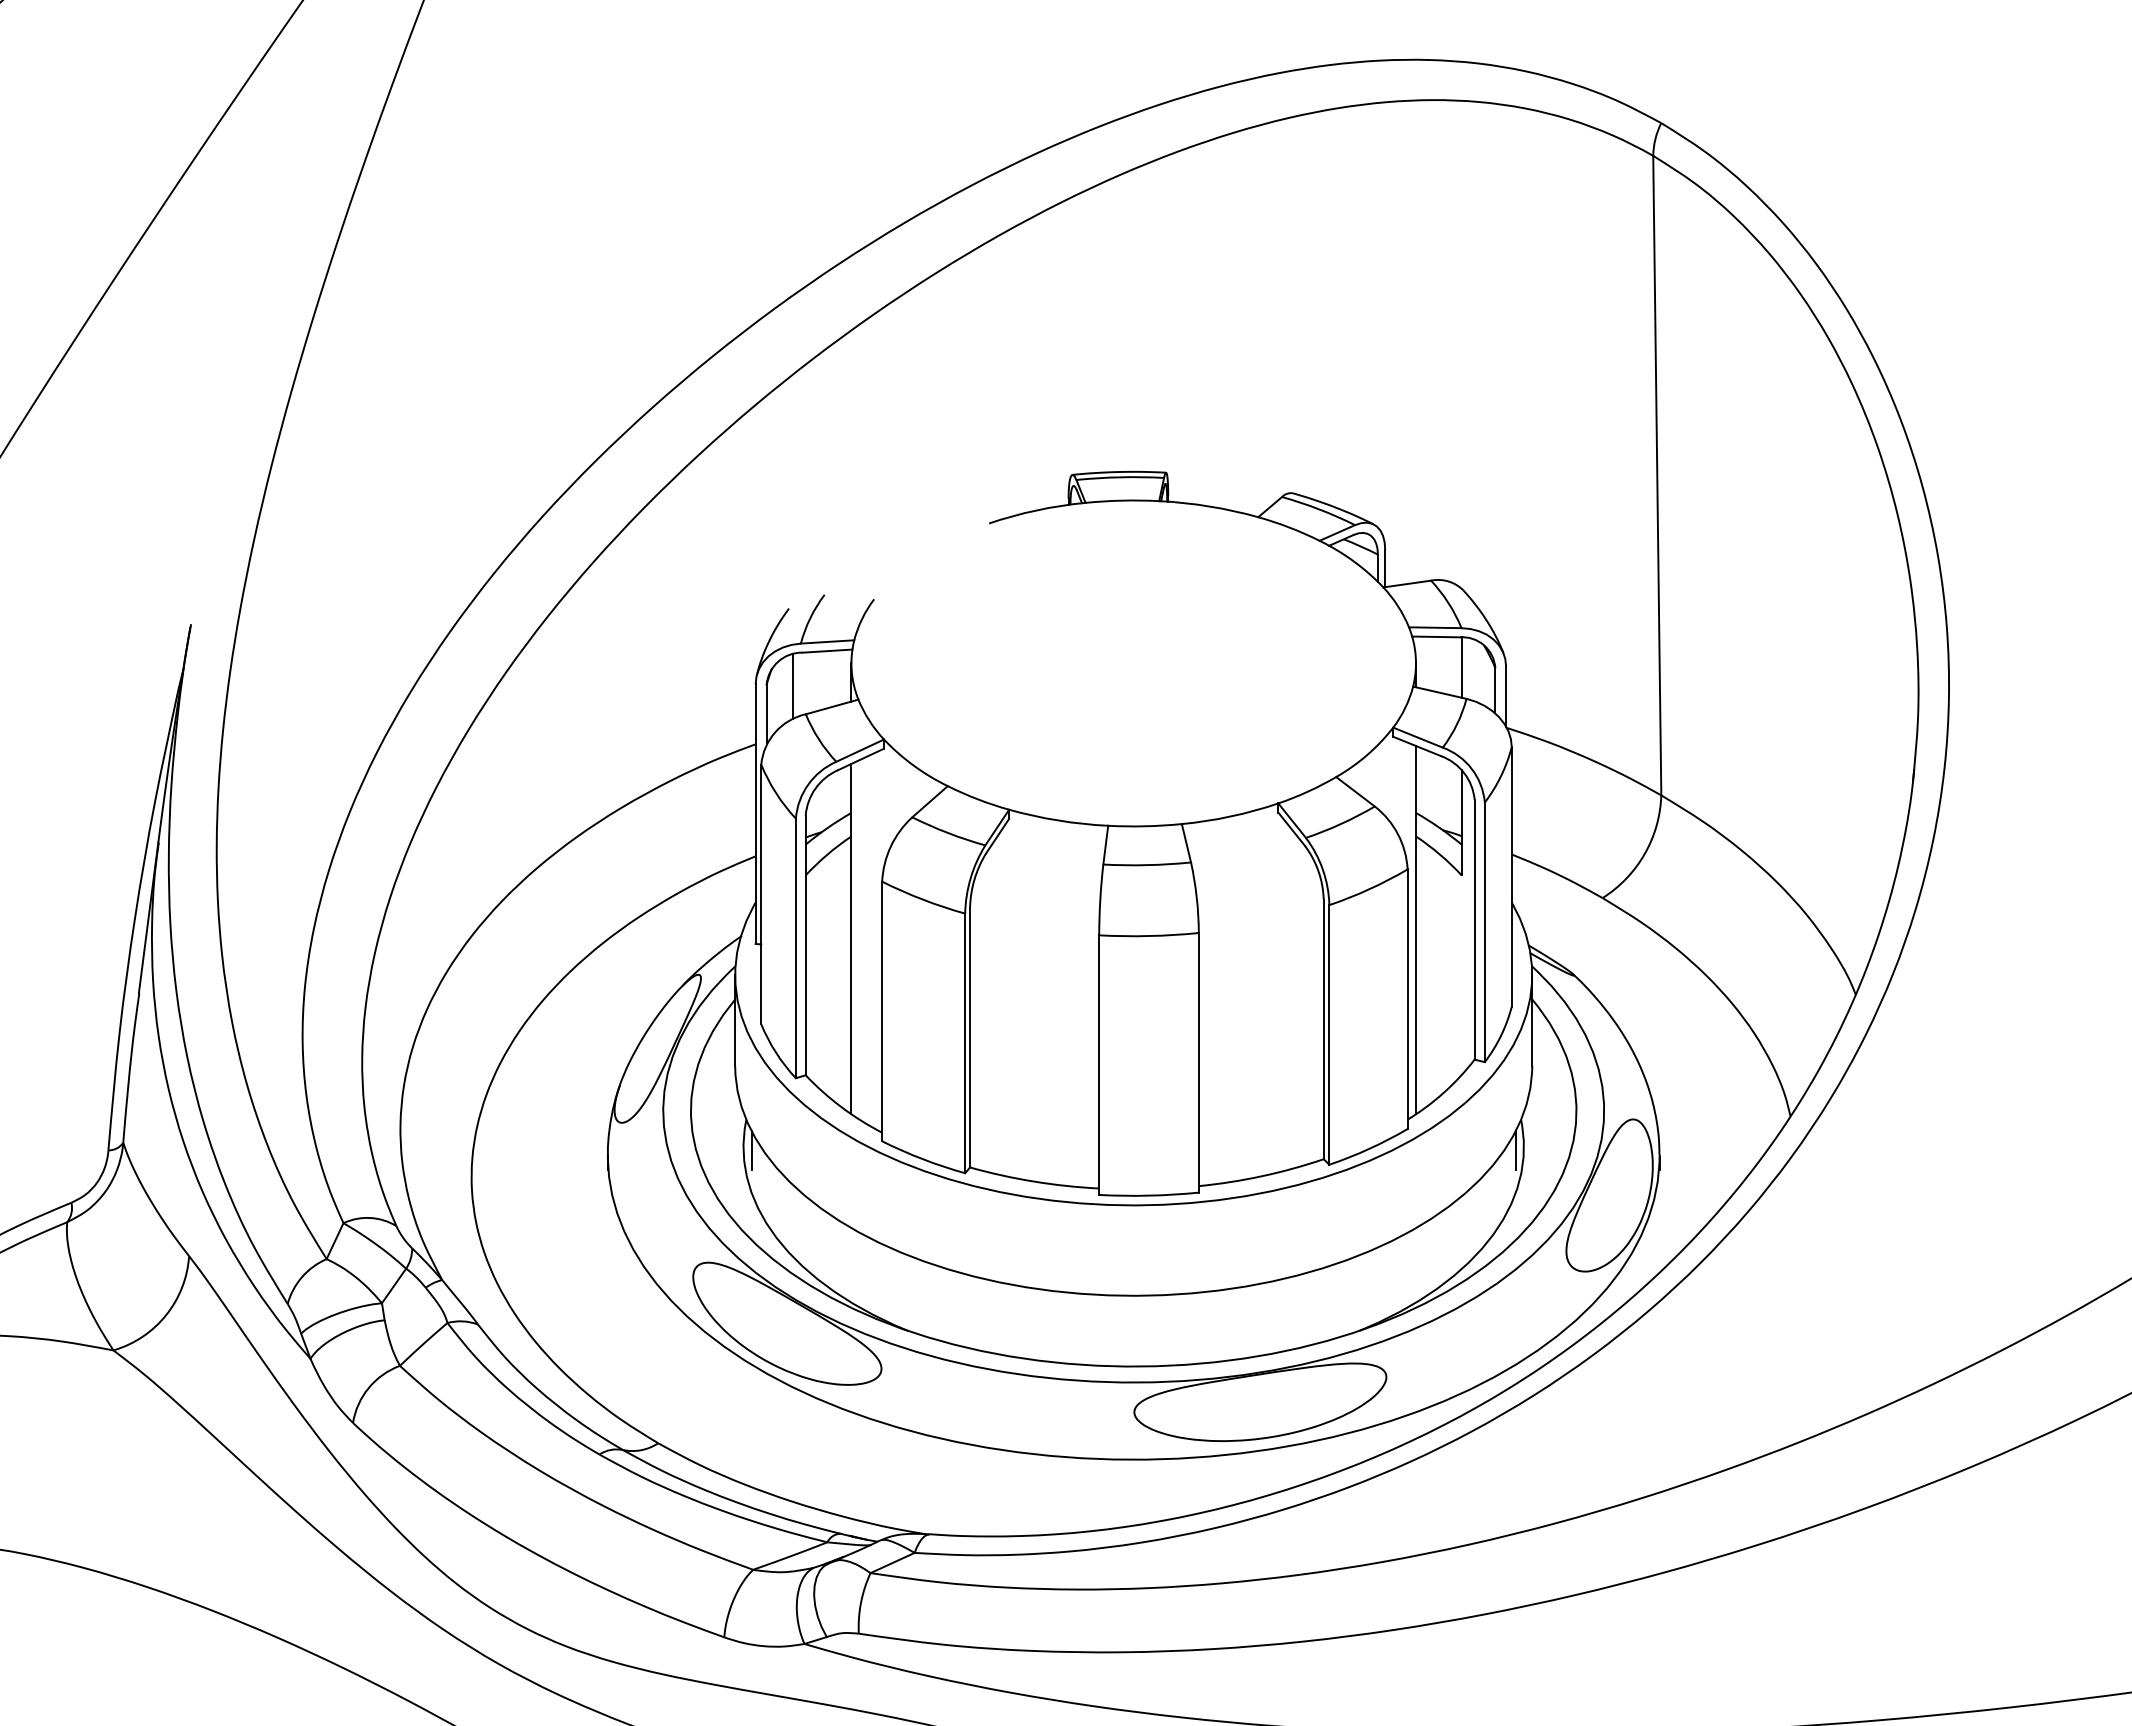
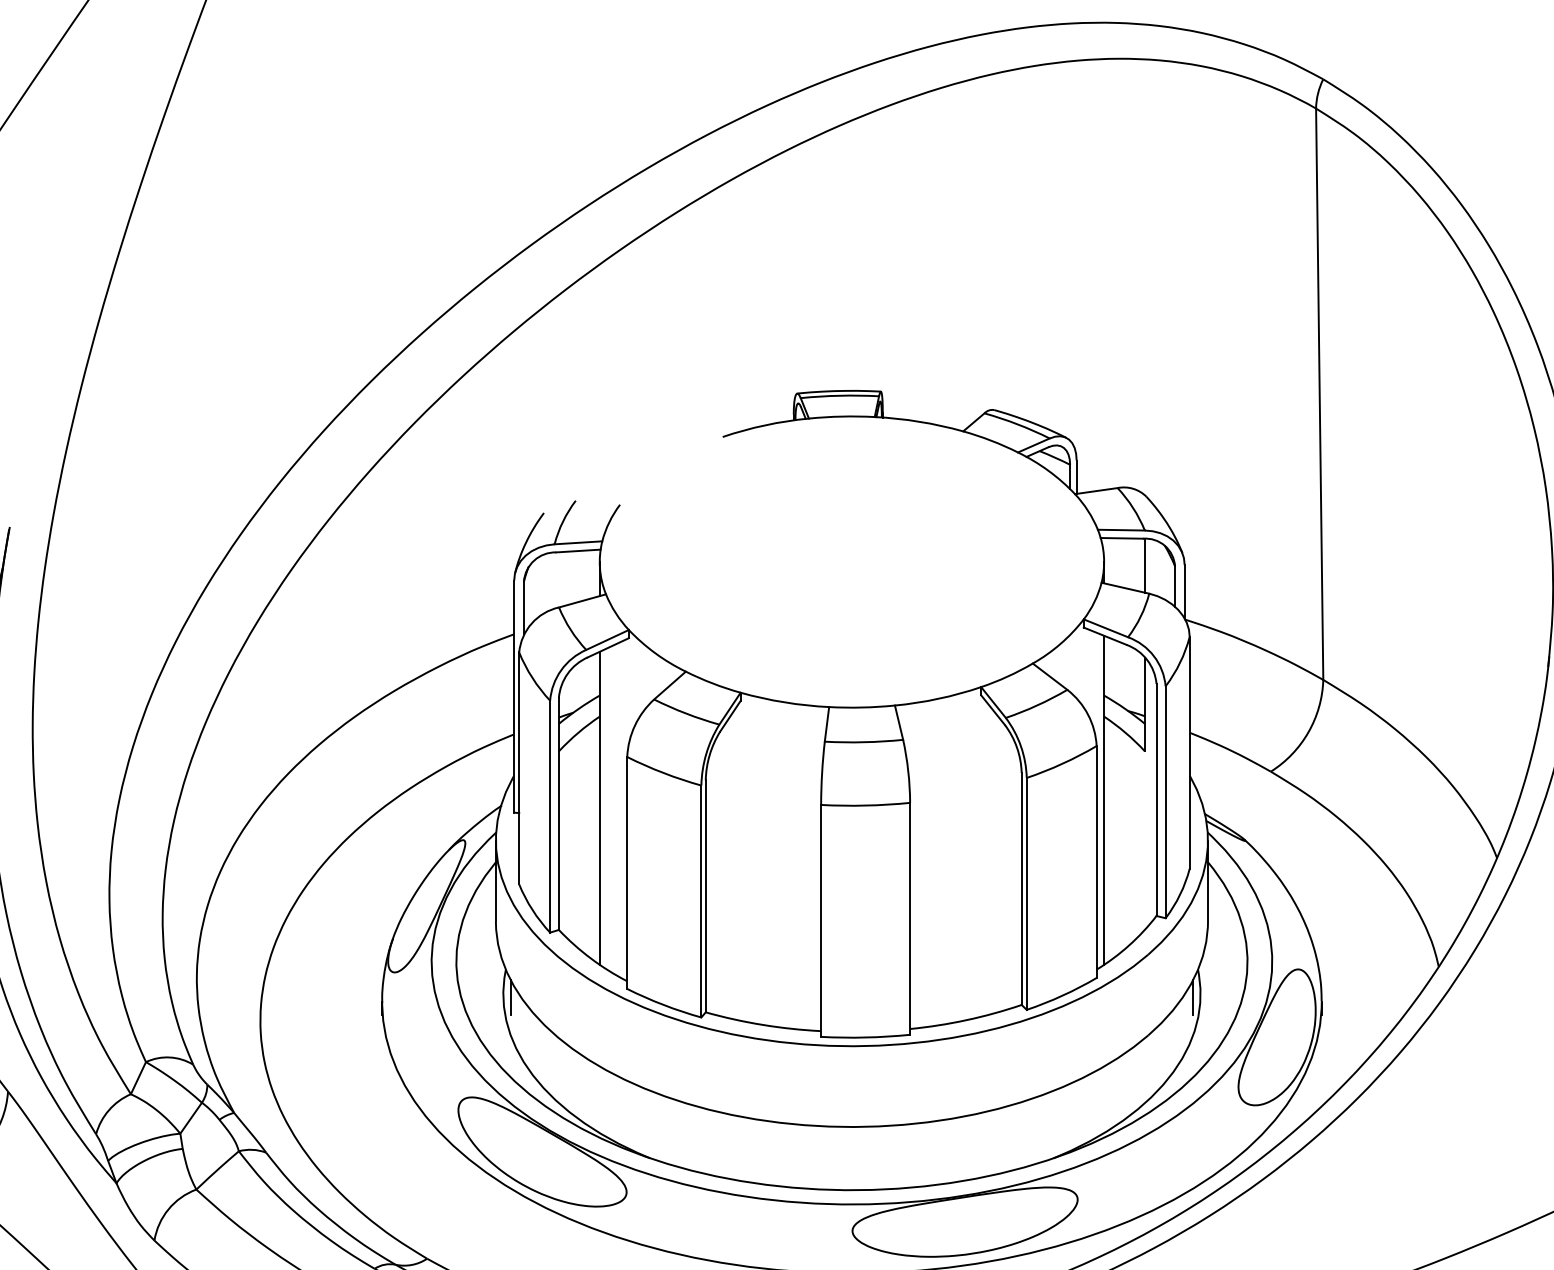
line: (792, 686) -> (547, 582), removed

